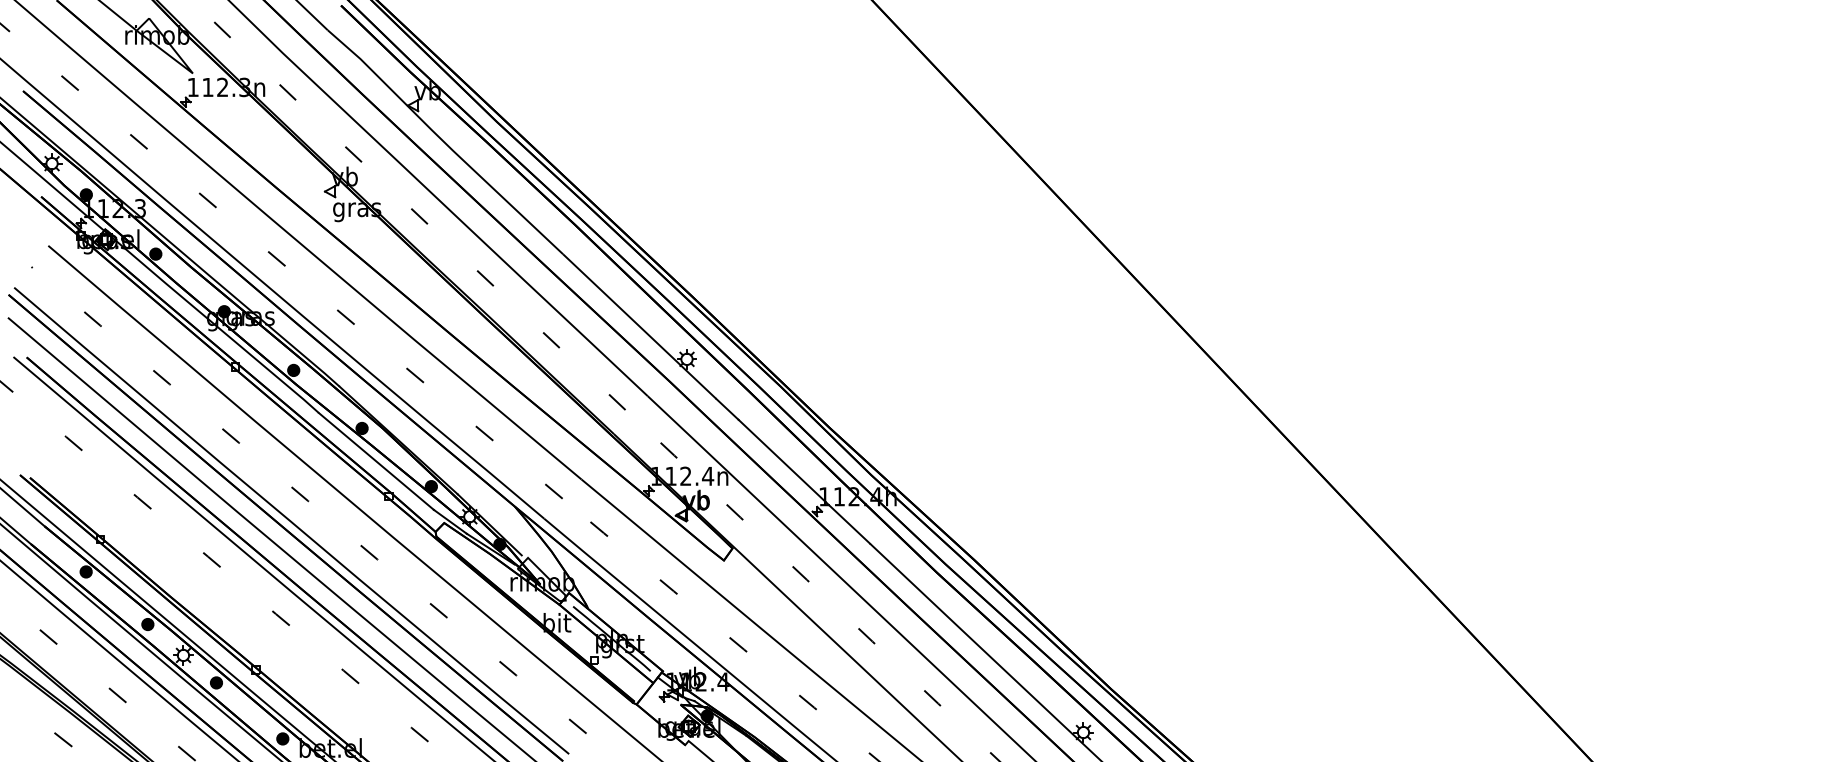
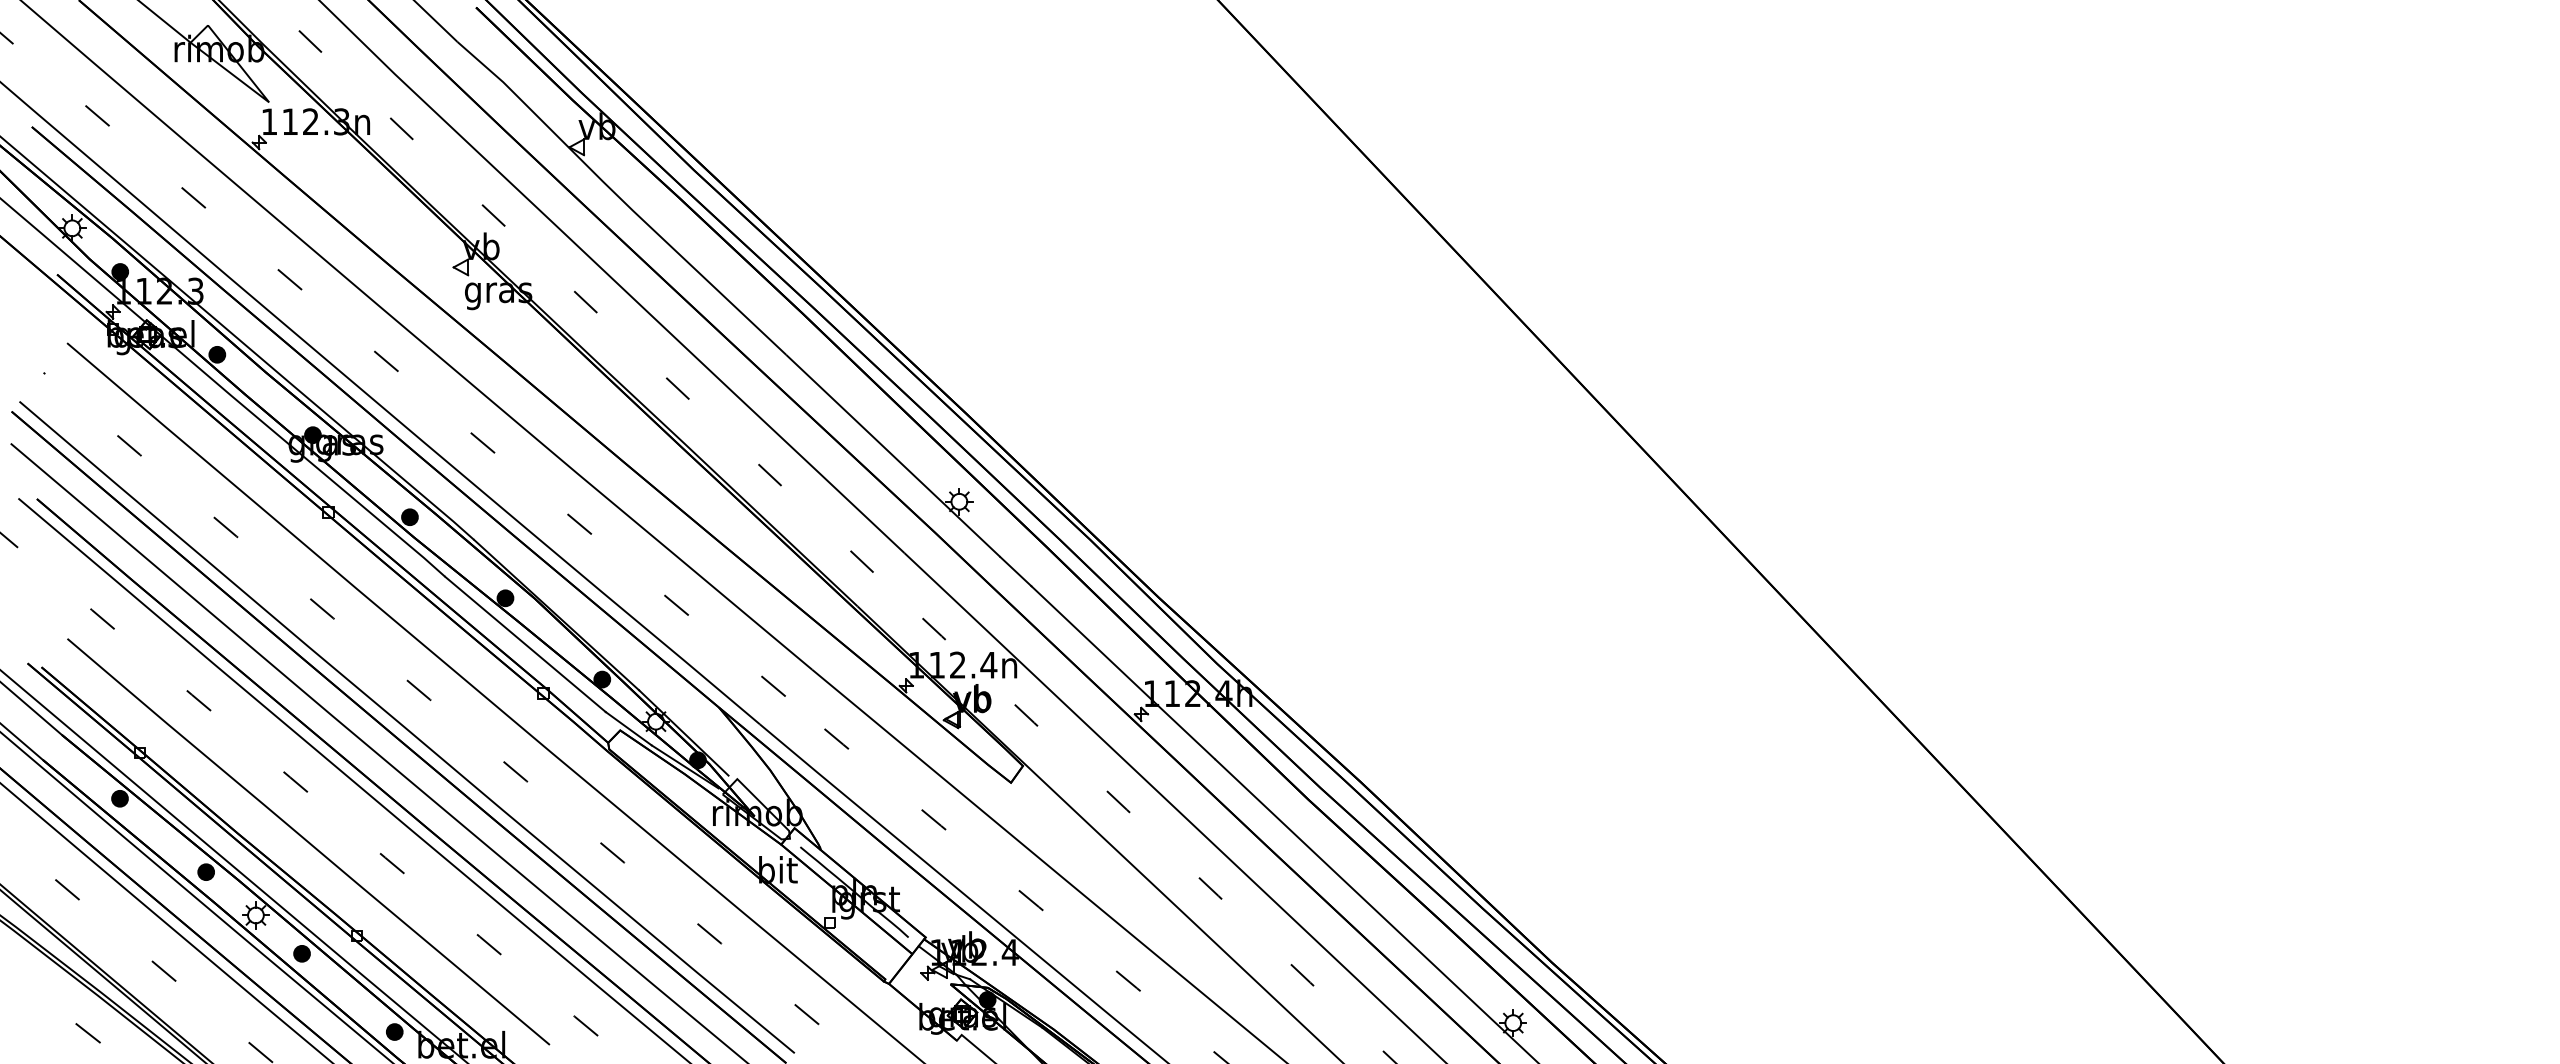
line: (221, 602) -> (308, 841), added

